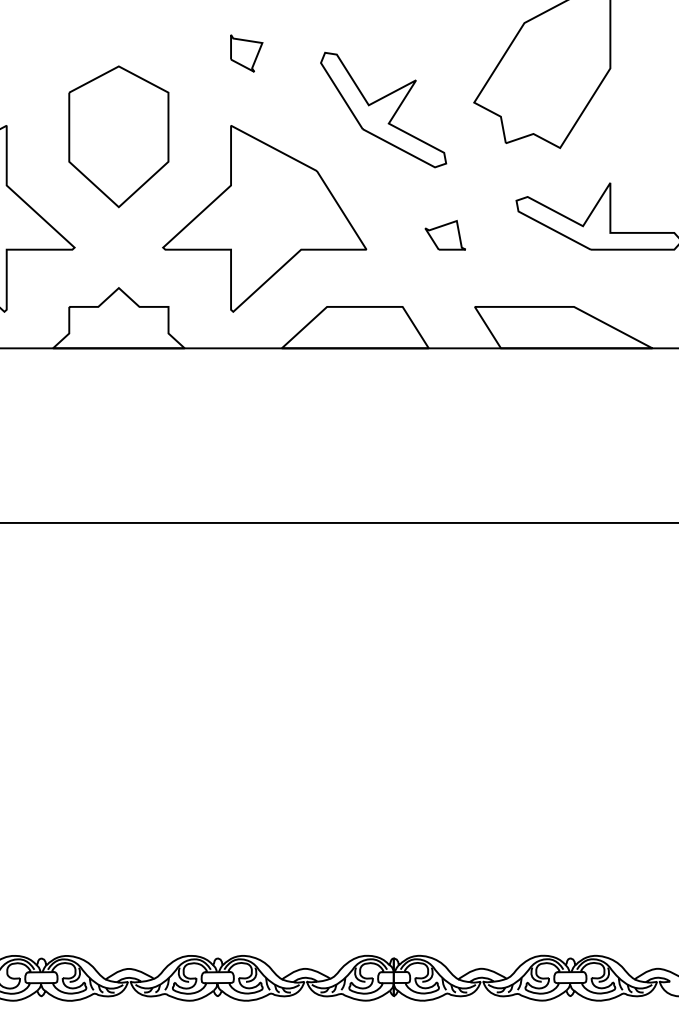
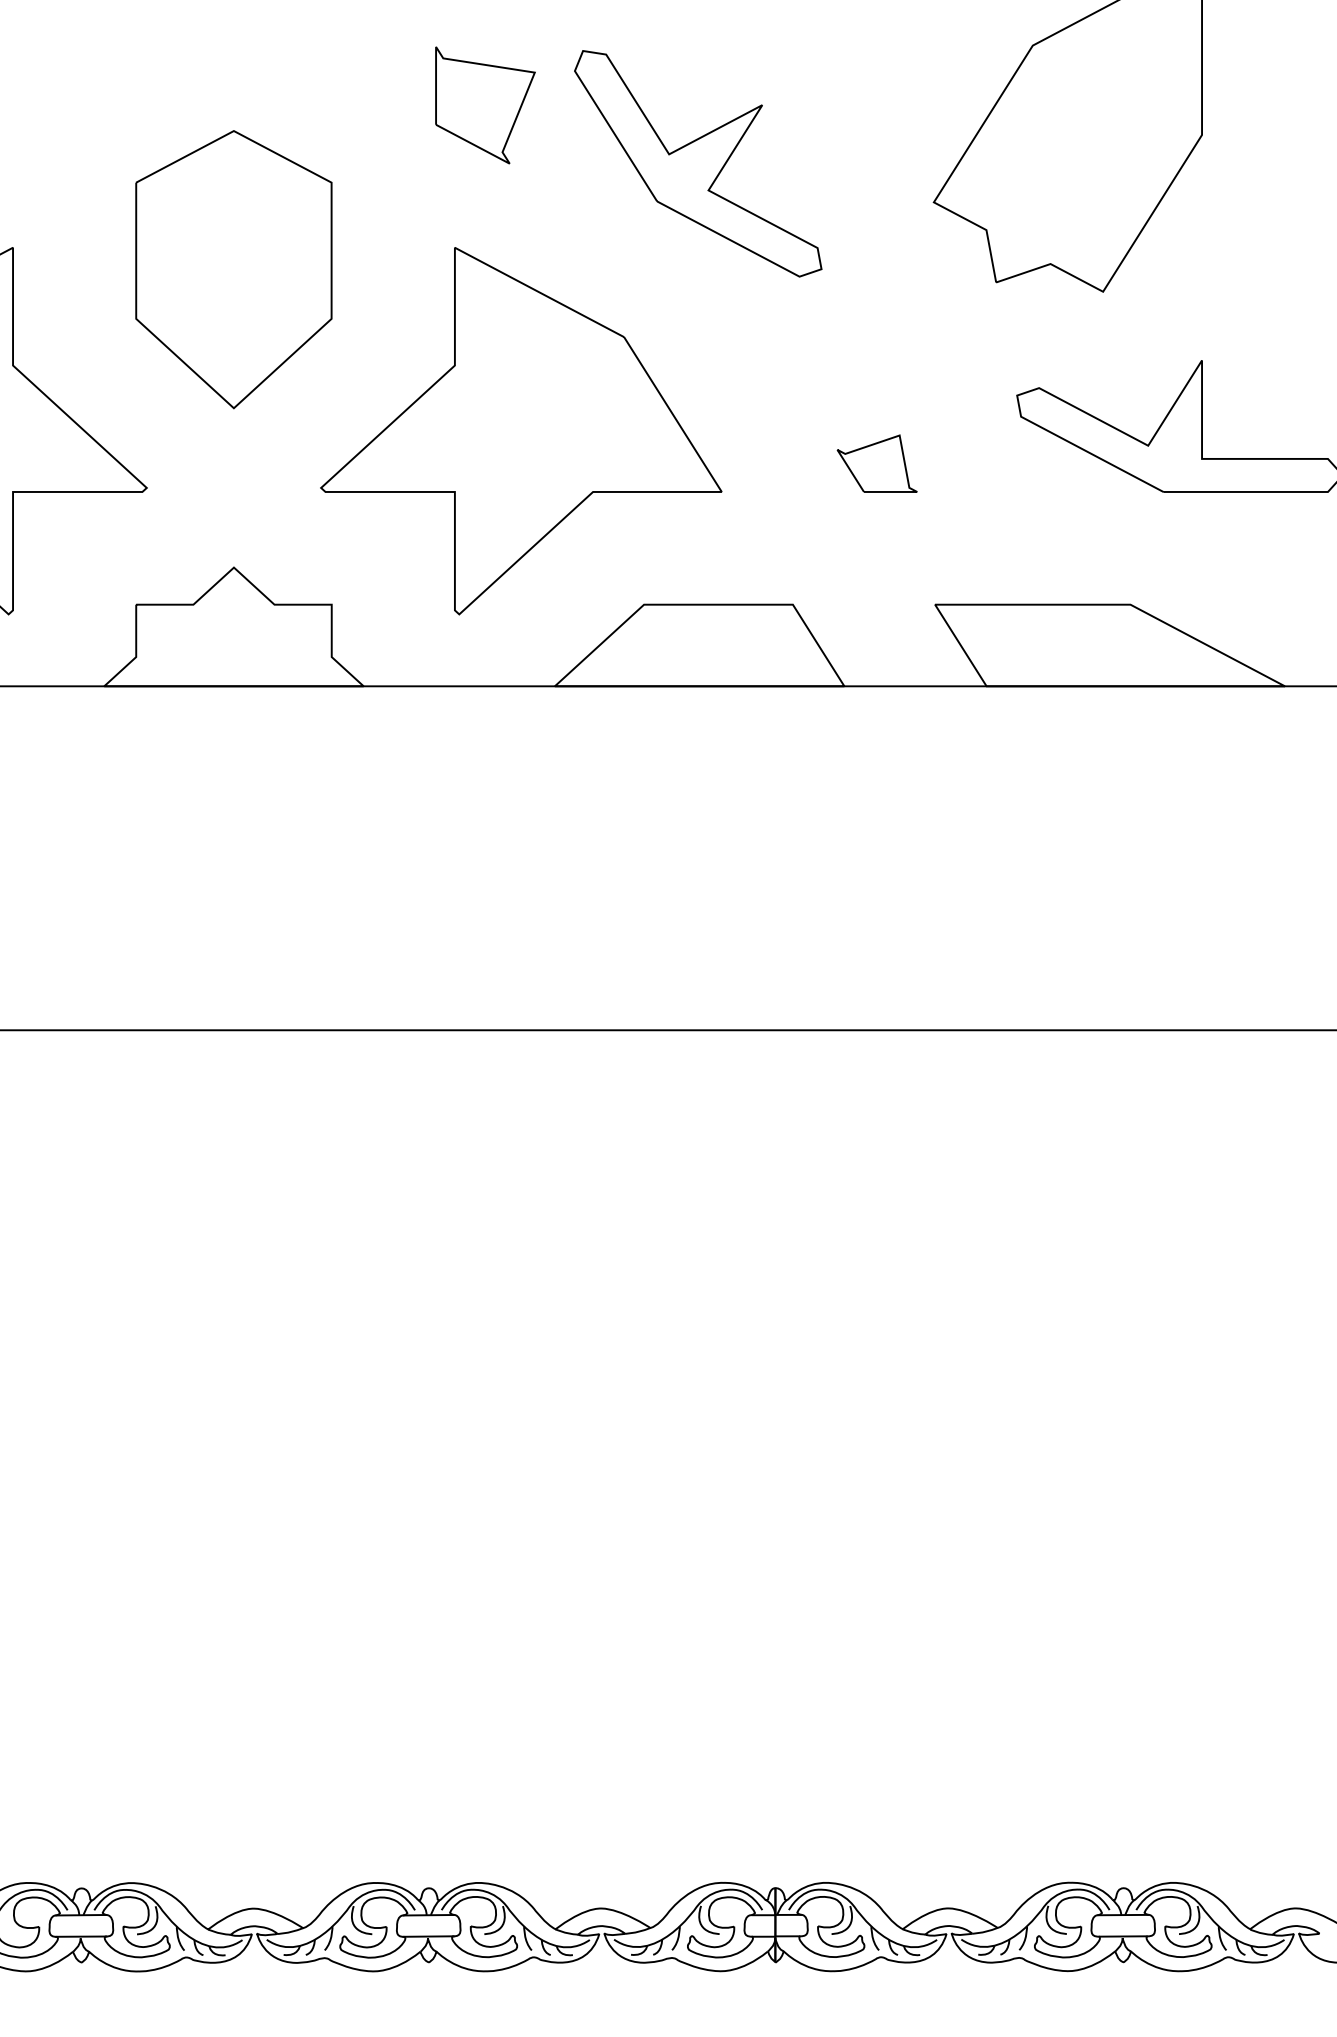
part: (246, 53) -> (485, 105), size x1.6
part: (383, 109) -> (698, 162), moved

